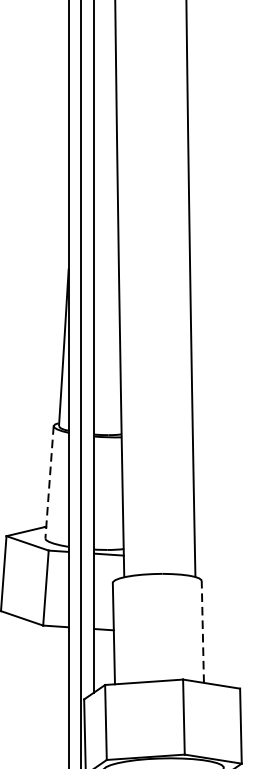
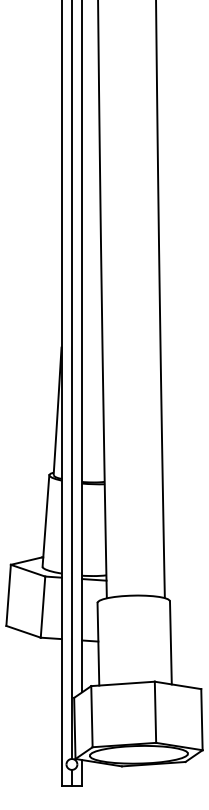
line: (48, 483) -> (45, 521), dashed -> solid
line: (202, 631) -> (170, 642), dashed -> solid

